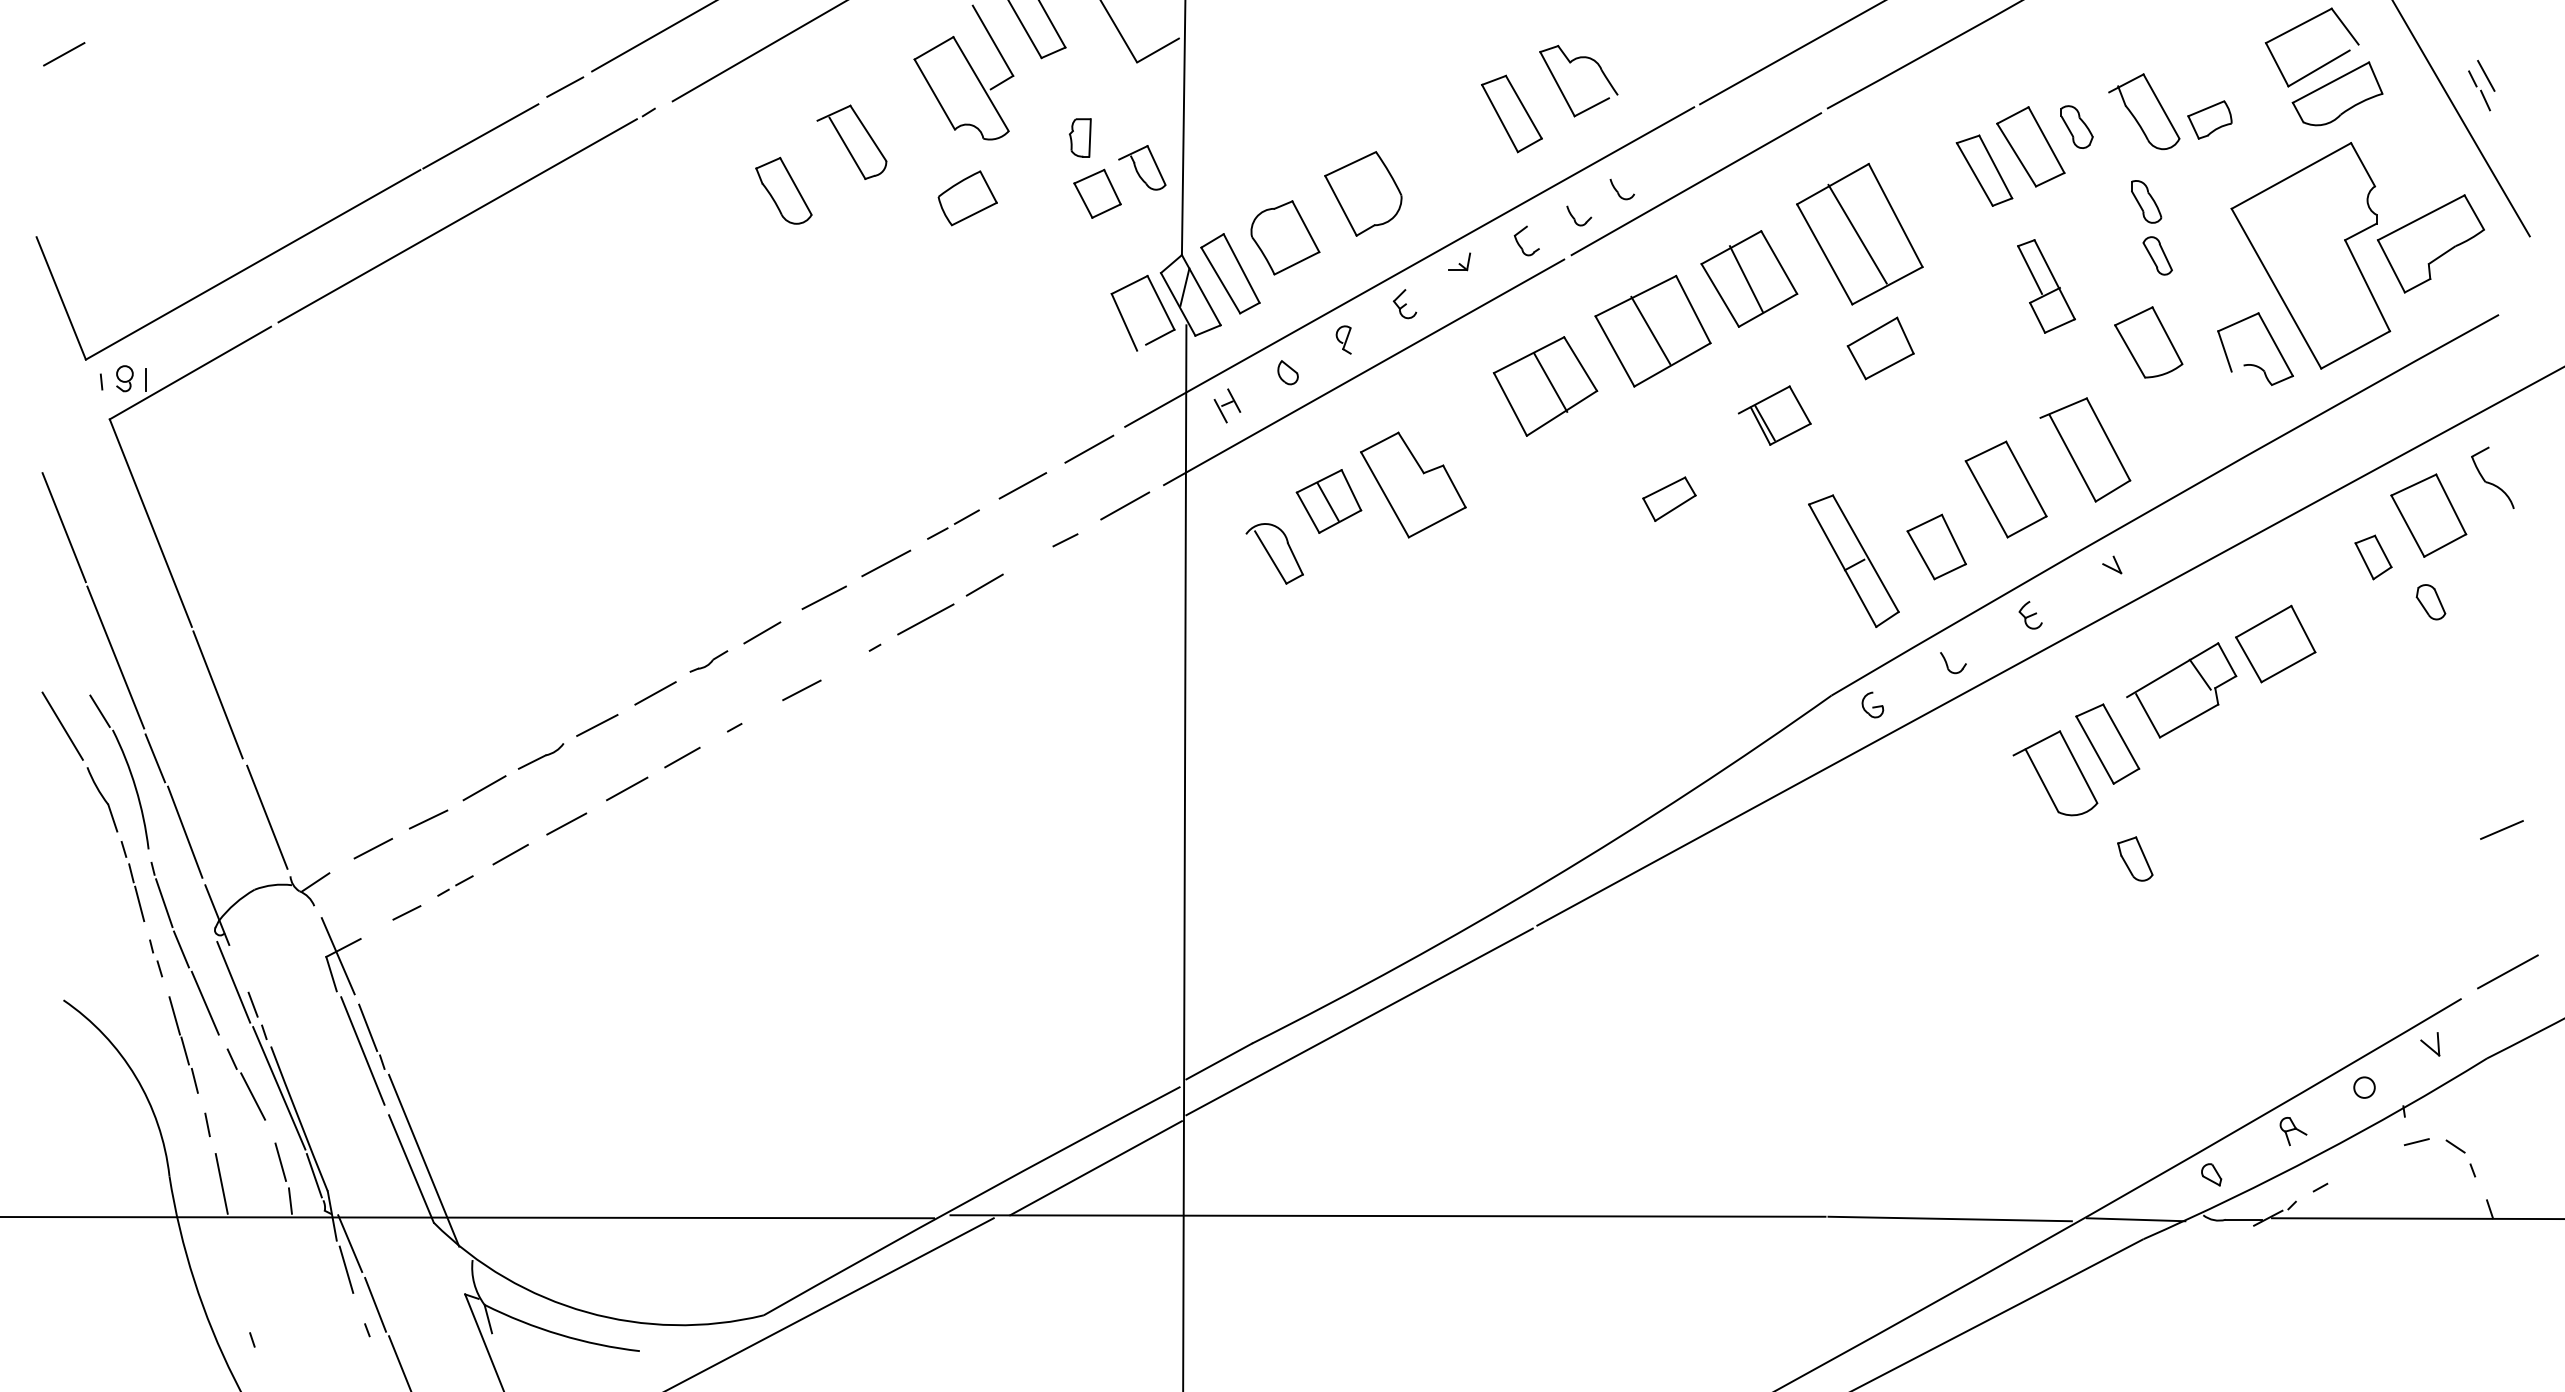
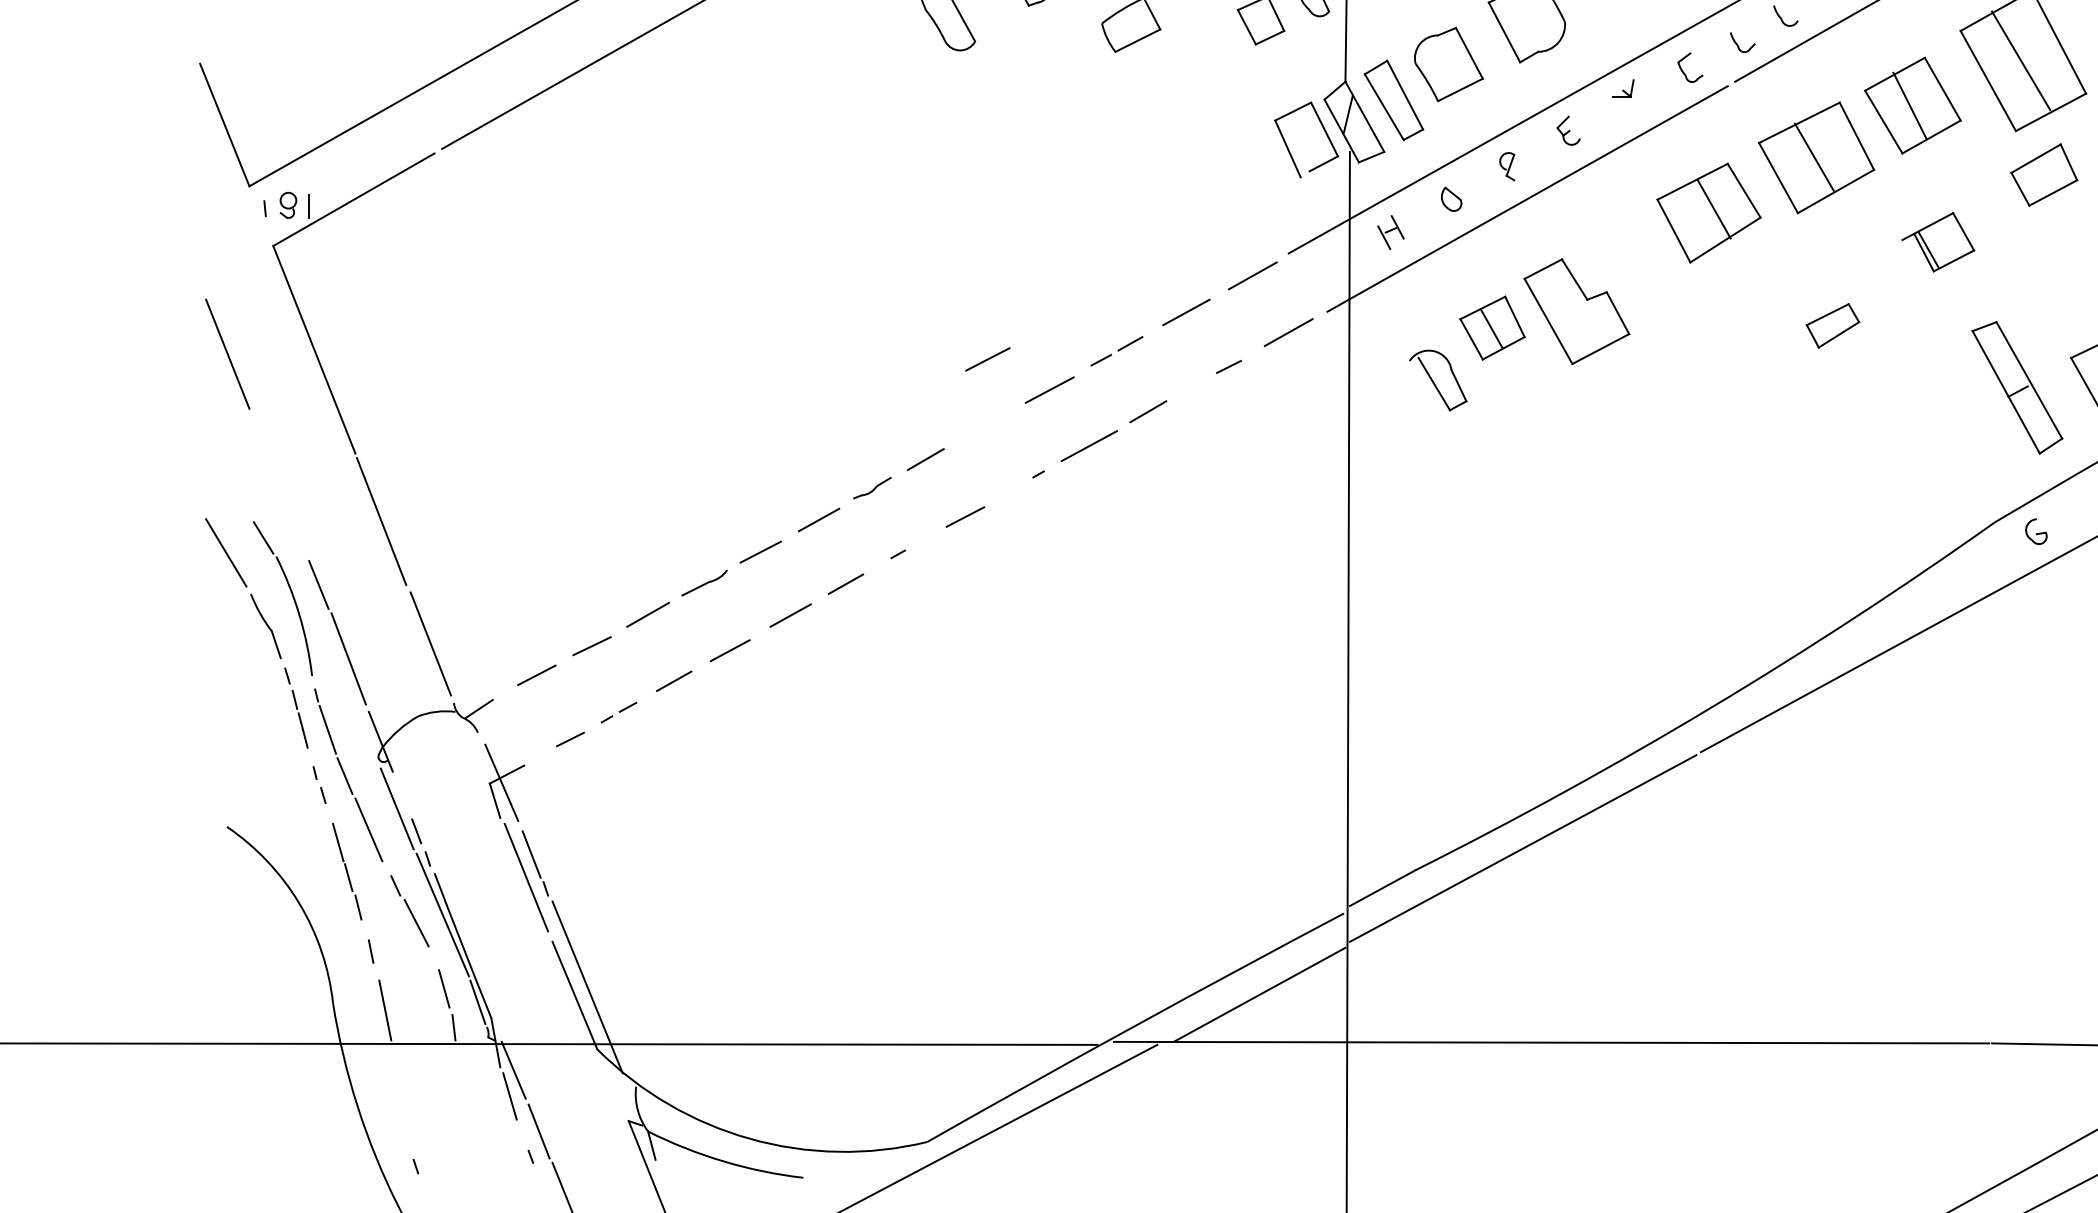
line: (823, 597) -> (987, 359), moved
line: (115, 657) -> (279, 484), removed

